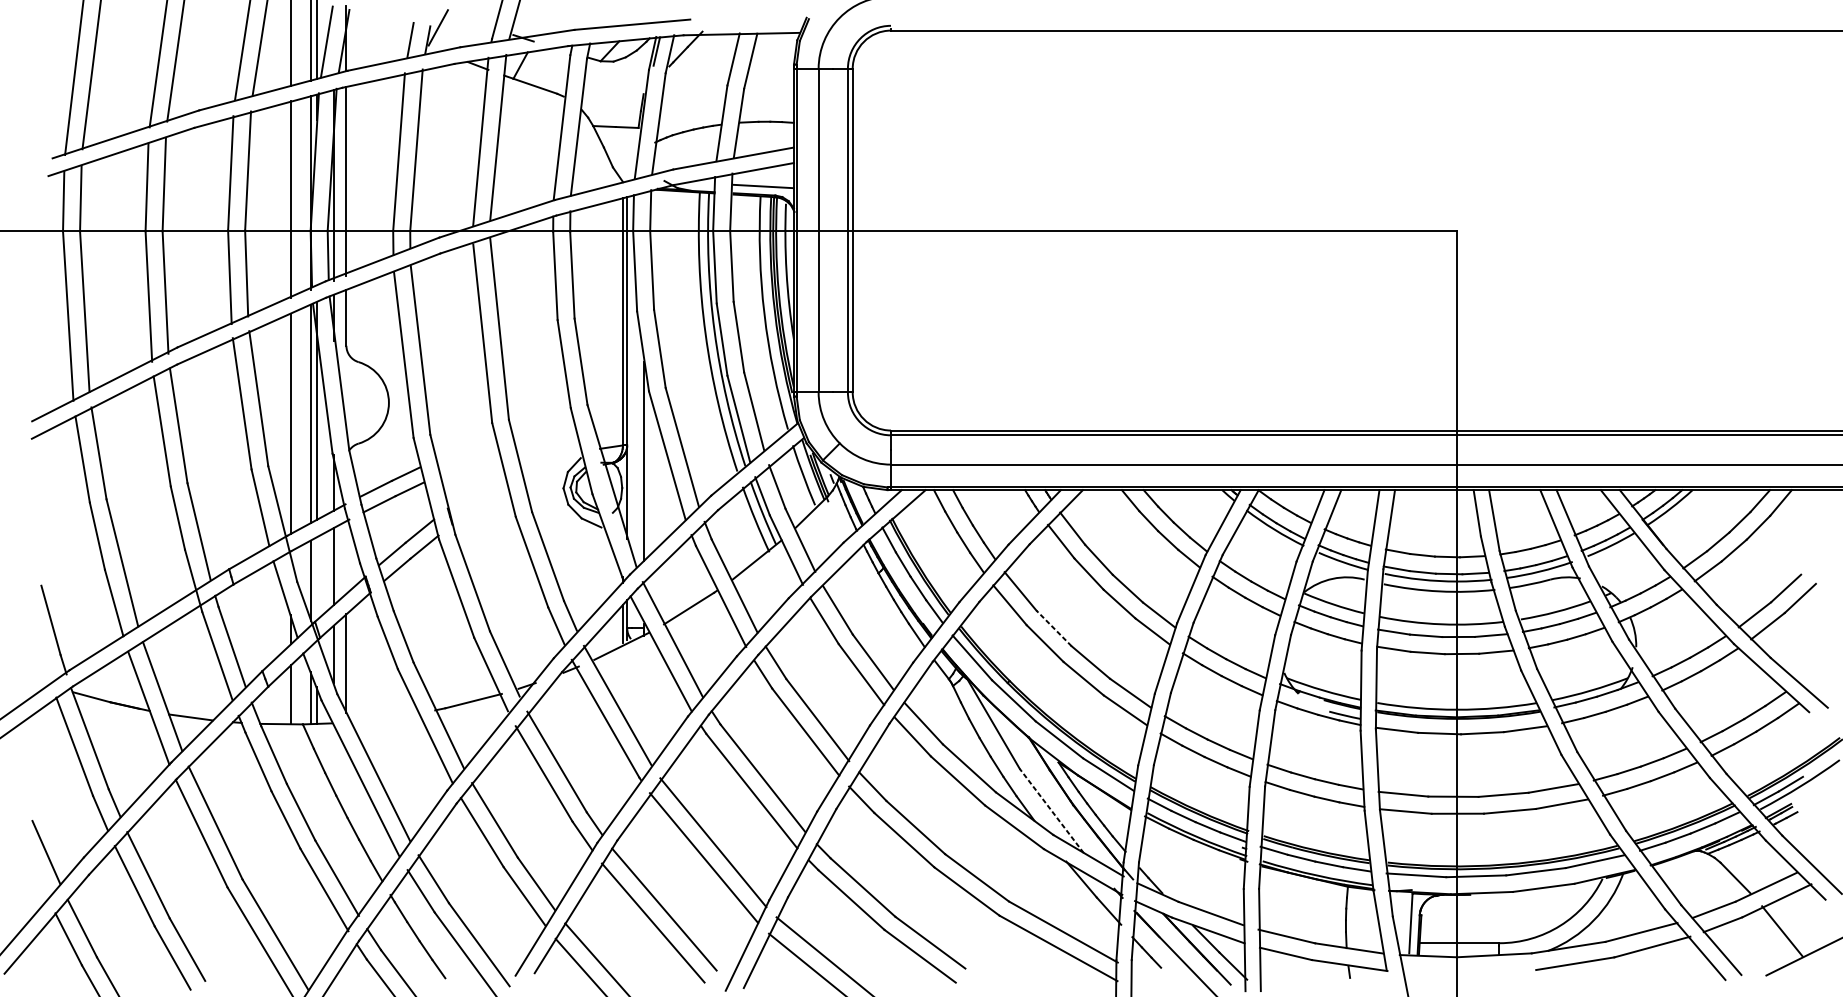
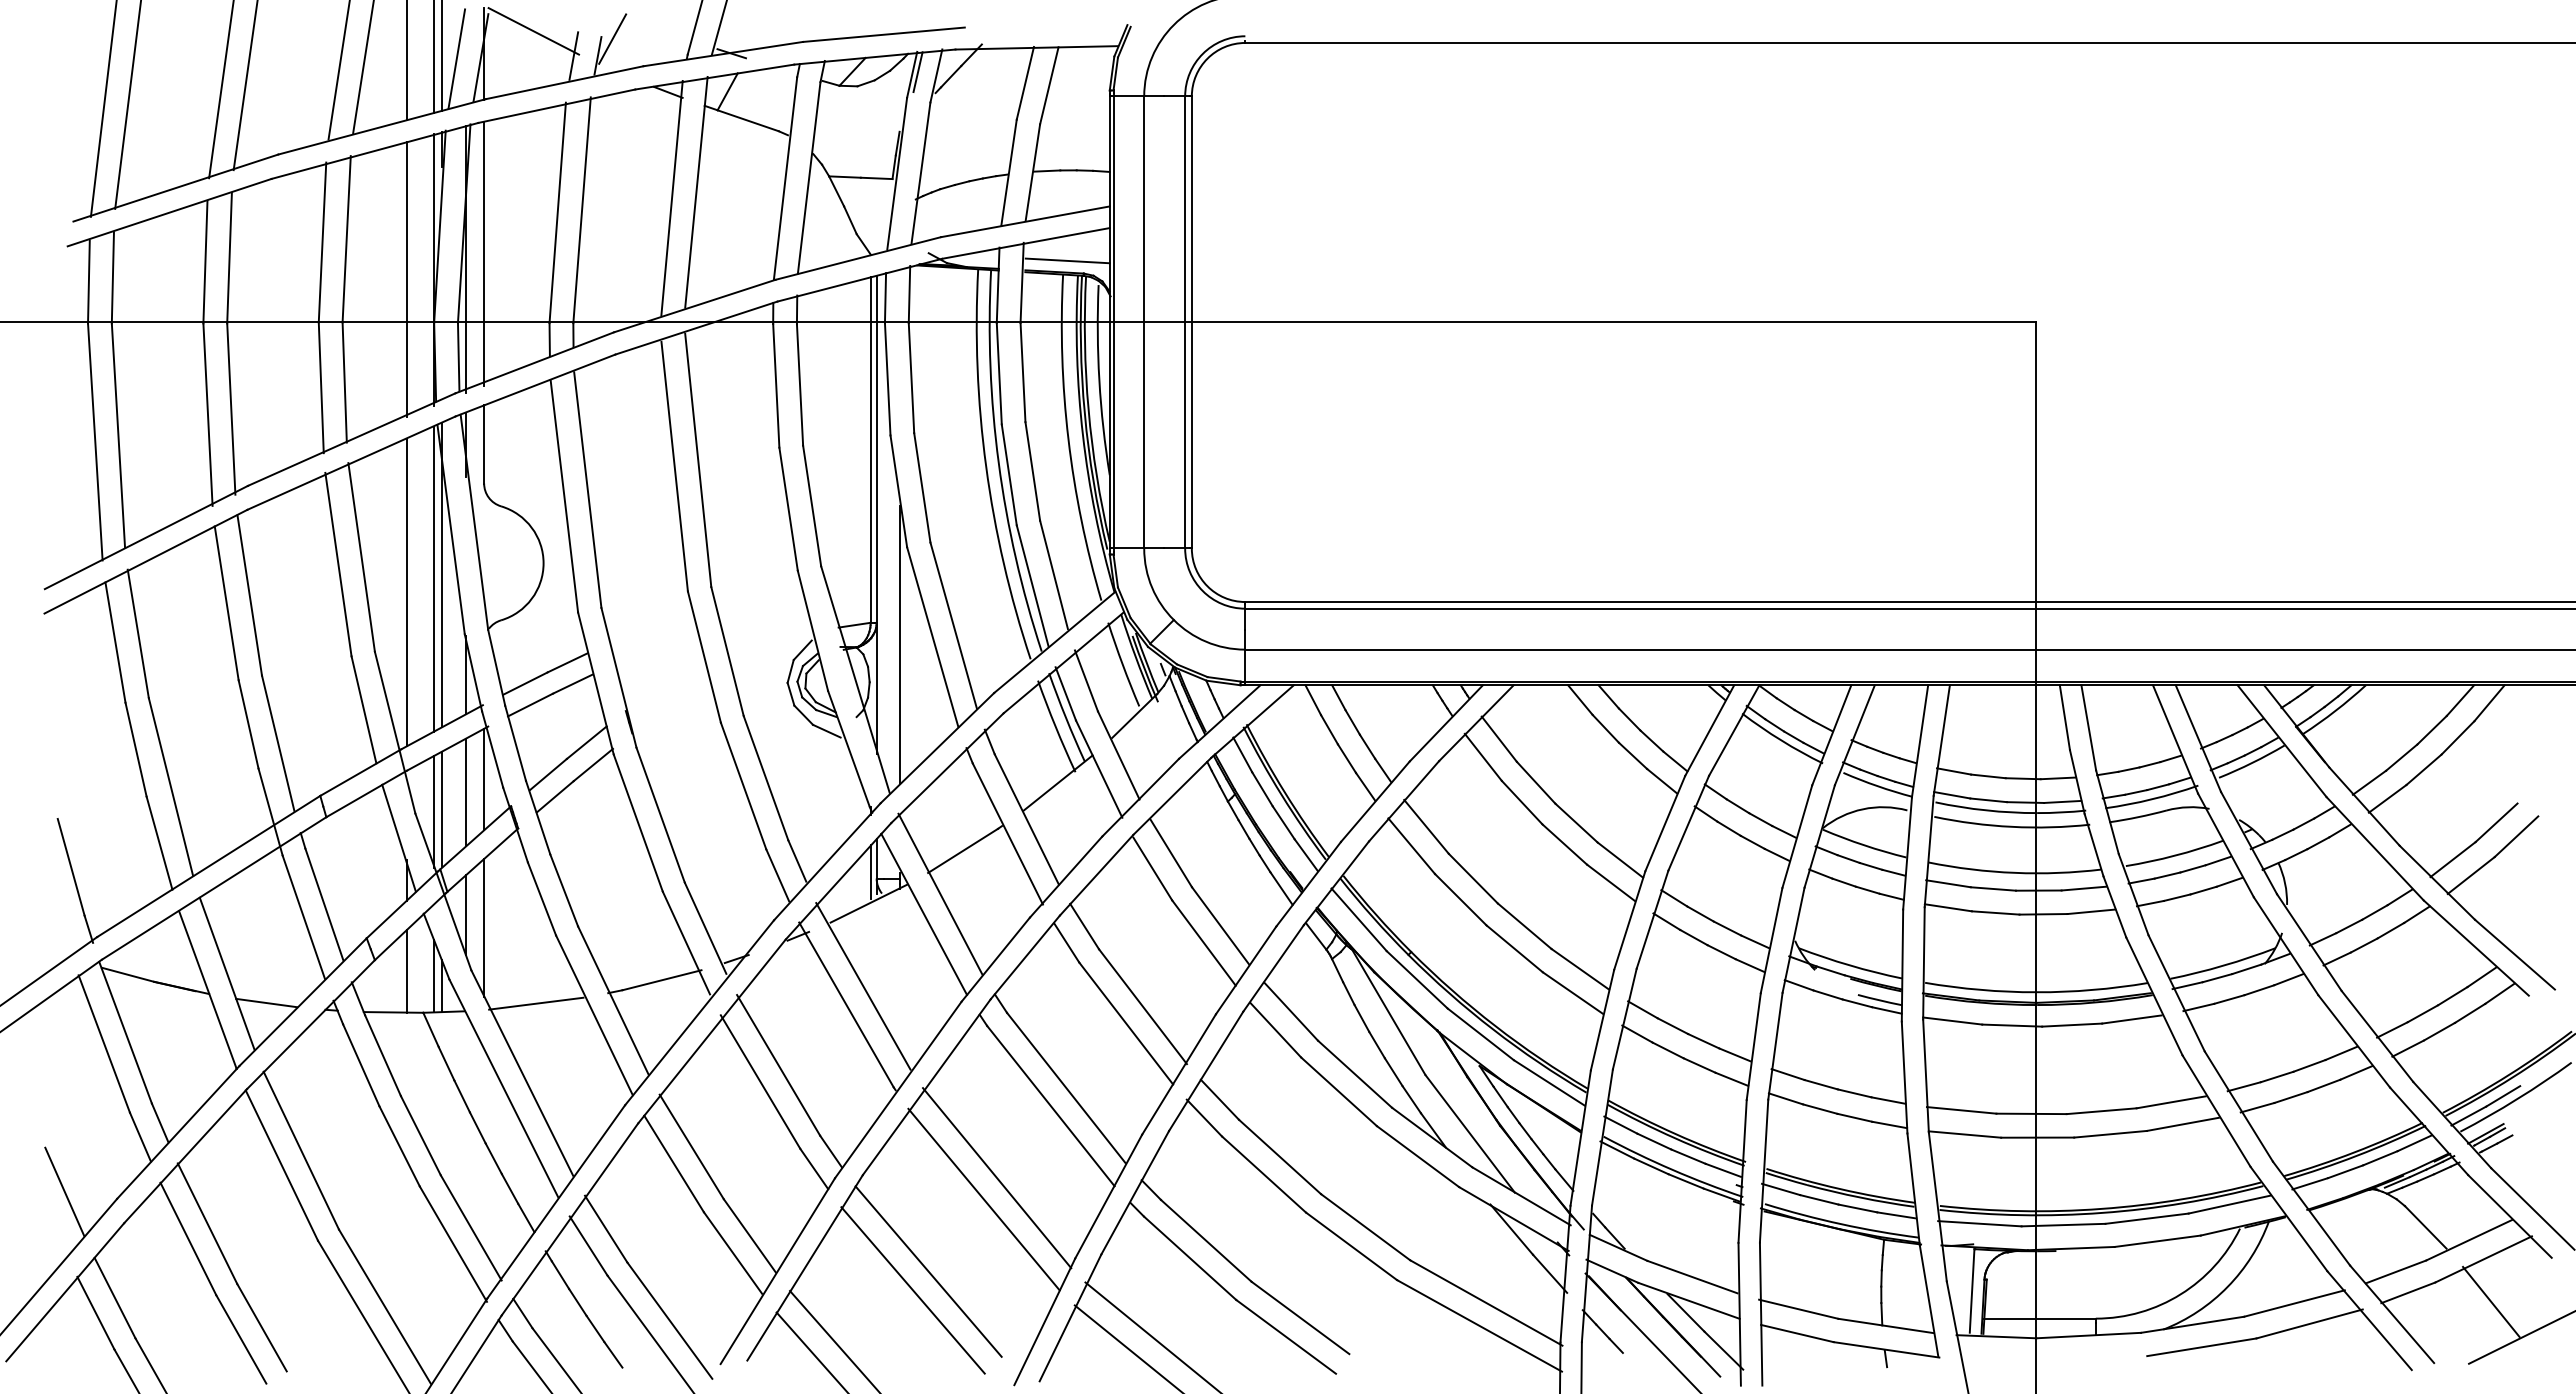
line: (381, 22) -> (533, 31), added
line: (346, 557) -> (484, 779), added
line: (316, 578) -> (442, 809), added
line: (1054, 628) -> (1473, 878), dashed -> solid
line: (383, 717) -> (536, 1003), added
line: (1052, 810) -> (1470, 1133), dashed -> solid

